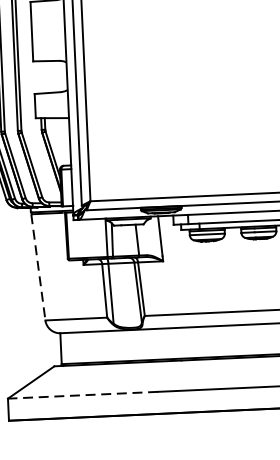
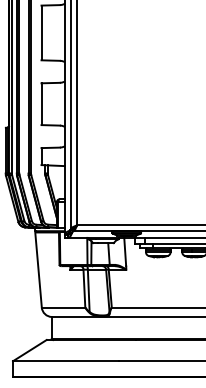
line: (38, 266) -> (38, 269), dashed -> solid
line: (82, 395) -> (65, 361), dashed -> solid

